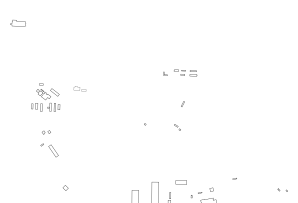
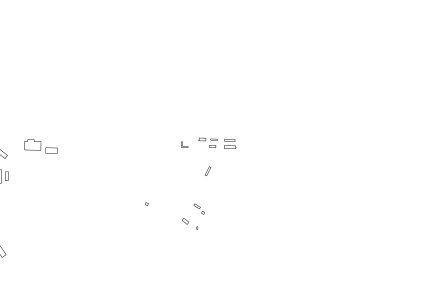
part: (180, 72) -> (209, 142), moved
part: (79, 88) -> (40, 145), size x1.67
part: (171, 136) -> (189, 223), added

